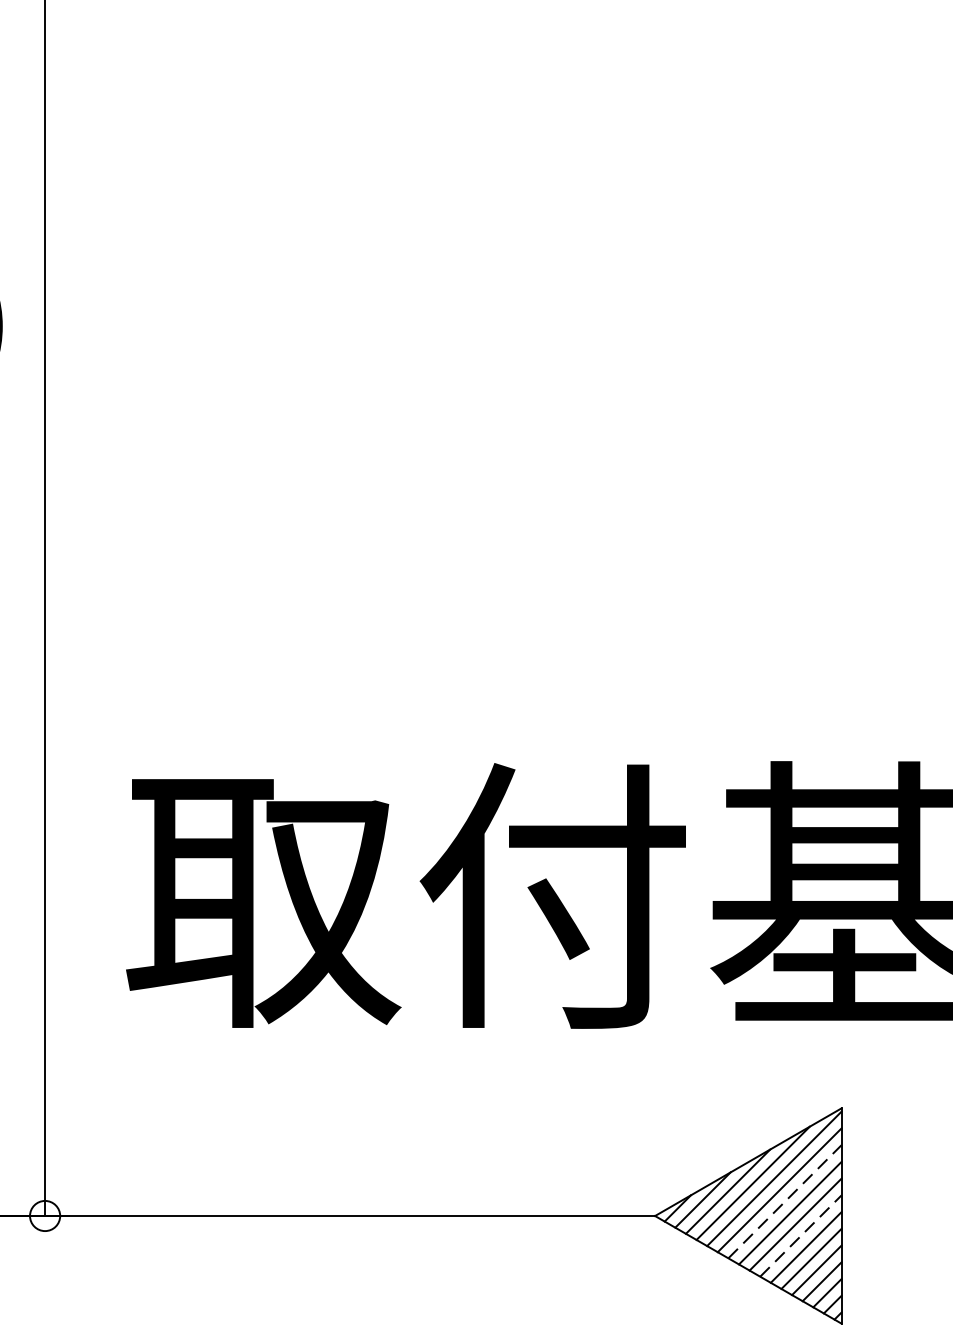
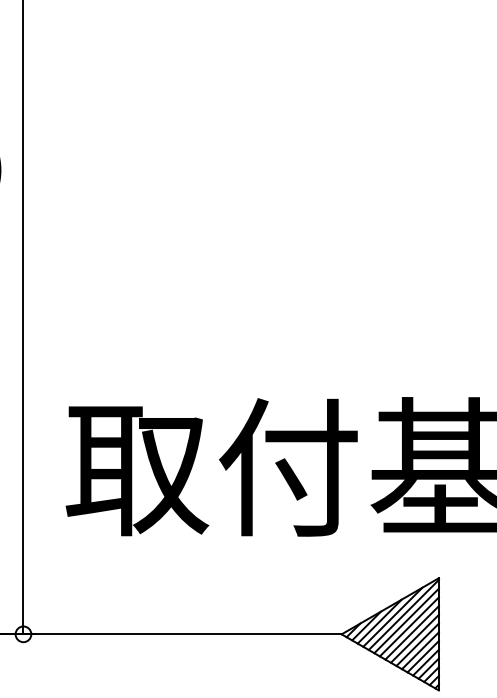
line: (785, 1200) -> (409, 626), dashed -> solid
line: (800, 1235) -> (417, 644), dashed -> solid

